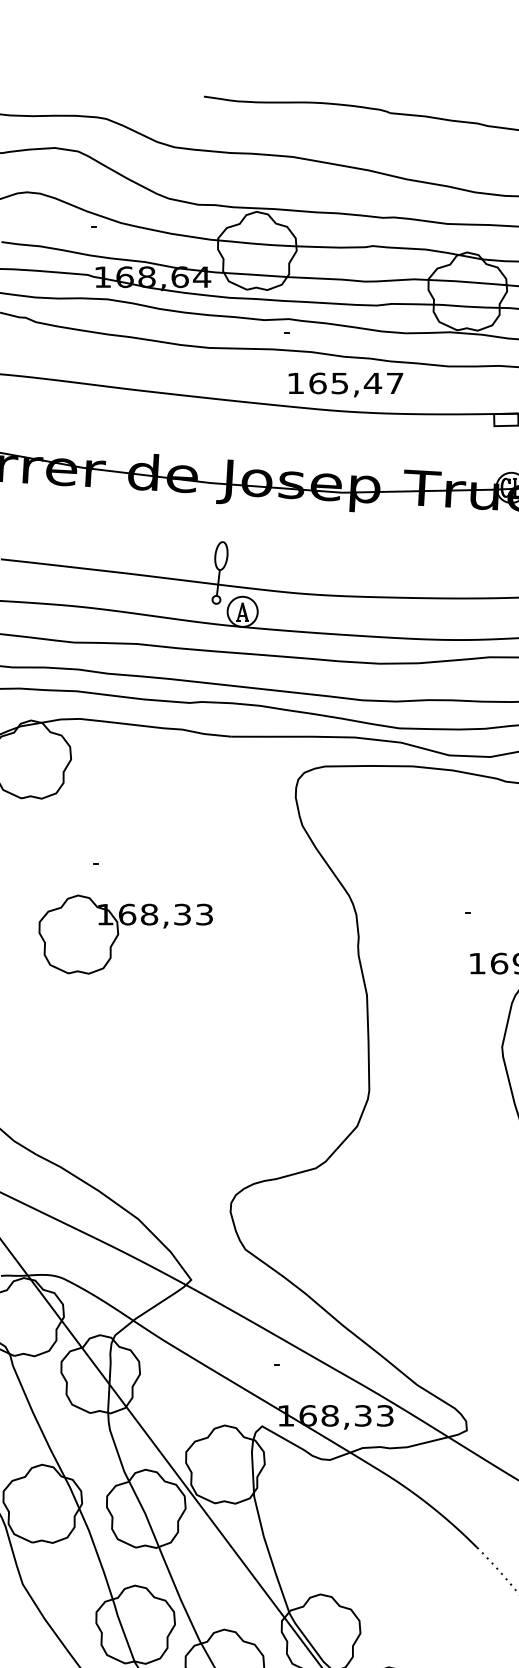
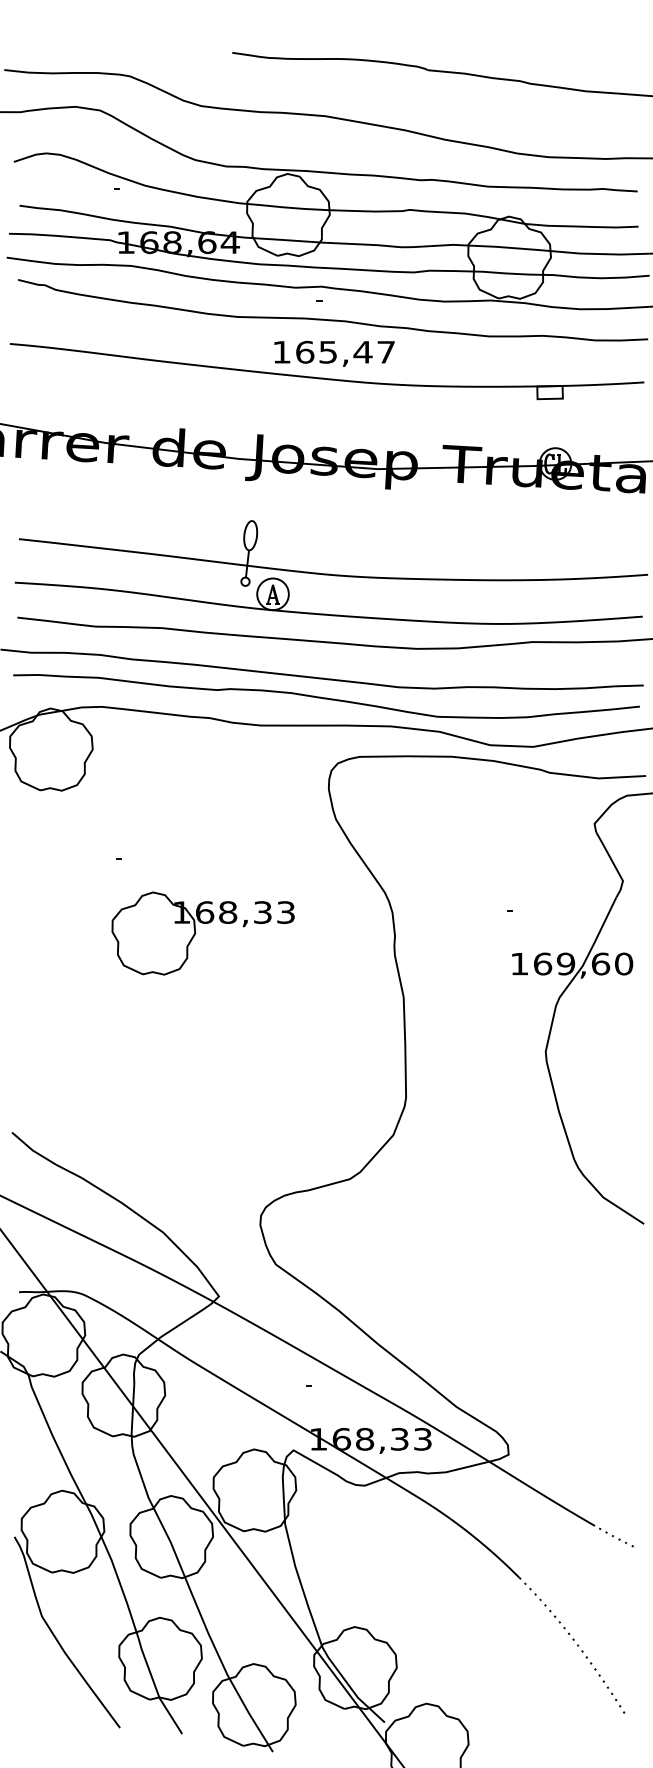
text: (345, 384) -> (334, 353), moved
part: (125, 934) -> (202, 933), moved

